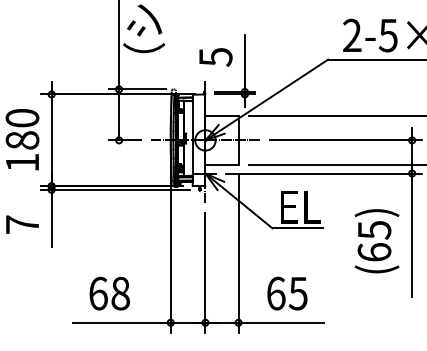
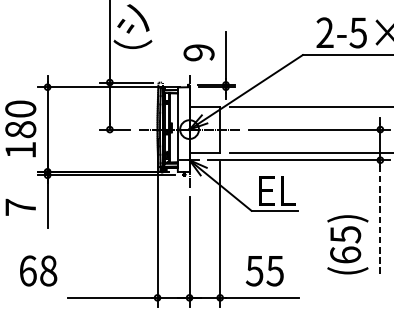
text: (215, 57) -> (198, 53), 5 -> 9
line: (412, 238) -> (380, 220), solid -> dashed
text: (376, 241) -> (347, 245), moved
text: (109, 293) -> (38, 270), moved
text: (275, 293) -> (254, 270), 65 -> 55

